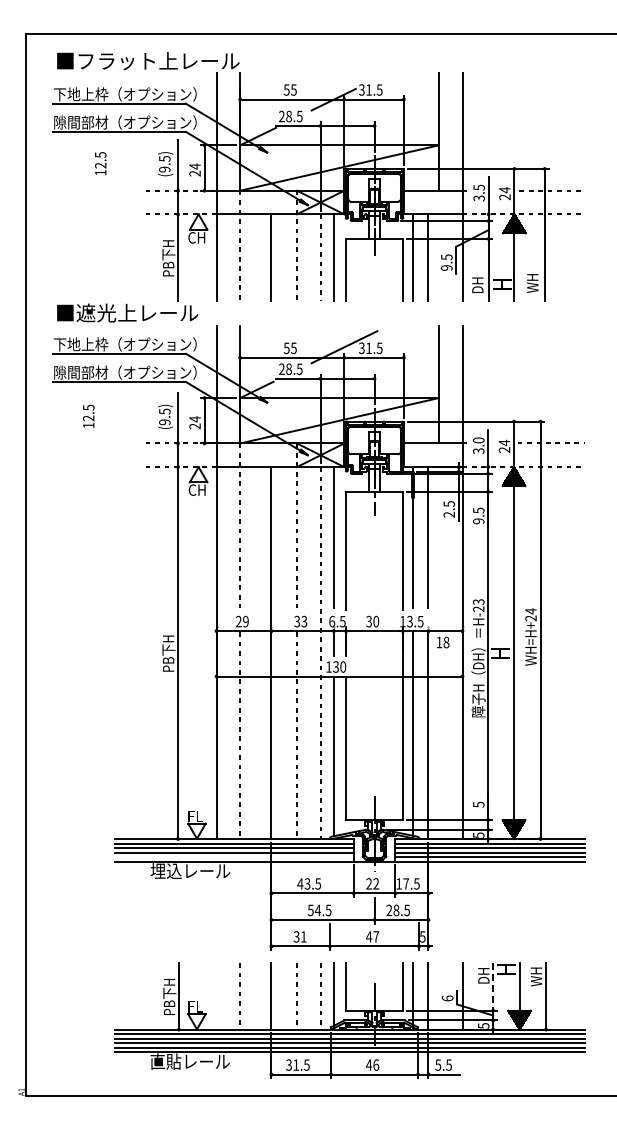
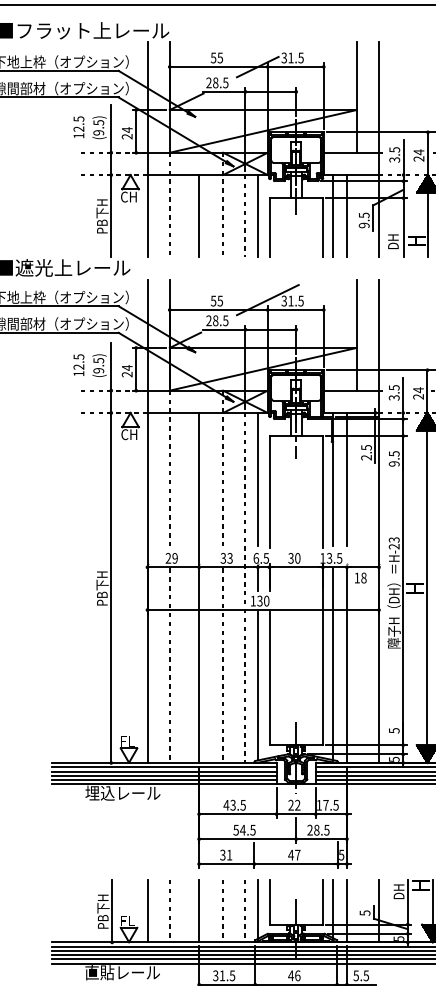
text: (100, 163) -> (78, 127), moved
text: (88, 415) -> (78, 364), moved
text: (478, 440) -> (394, 387), 3.0 -> 3.5
line: (234, 857) -> (164, 780), added
line: (493, 986) -> (408, 901), dashed -> solid
line: (216, 996) -> (147, 911), added
text: (447, 998) -> (364, 913), 6 -> 5

